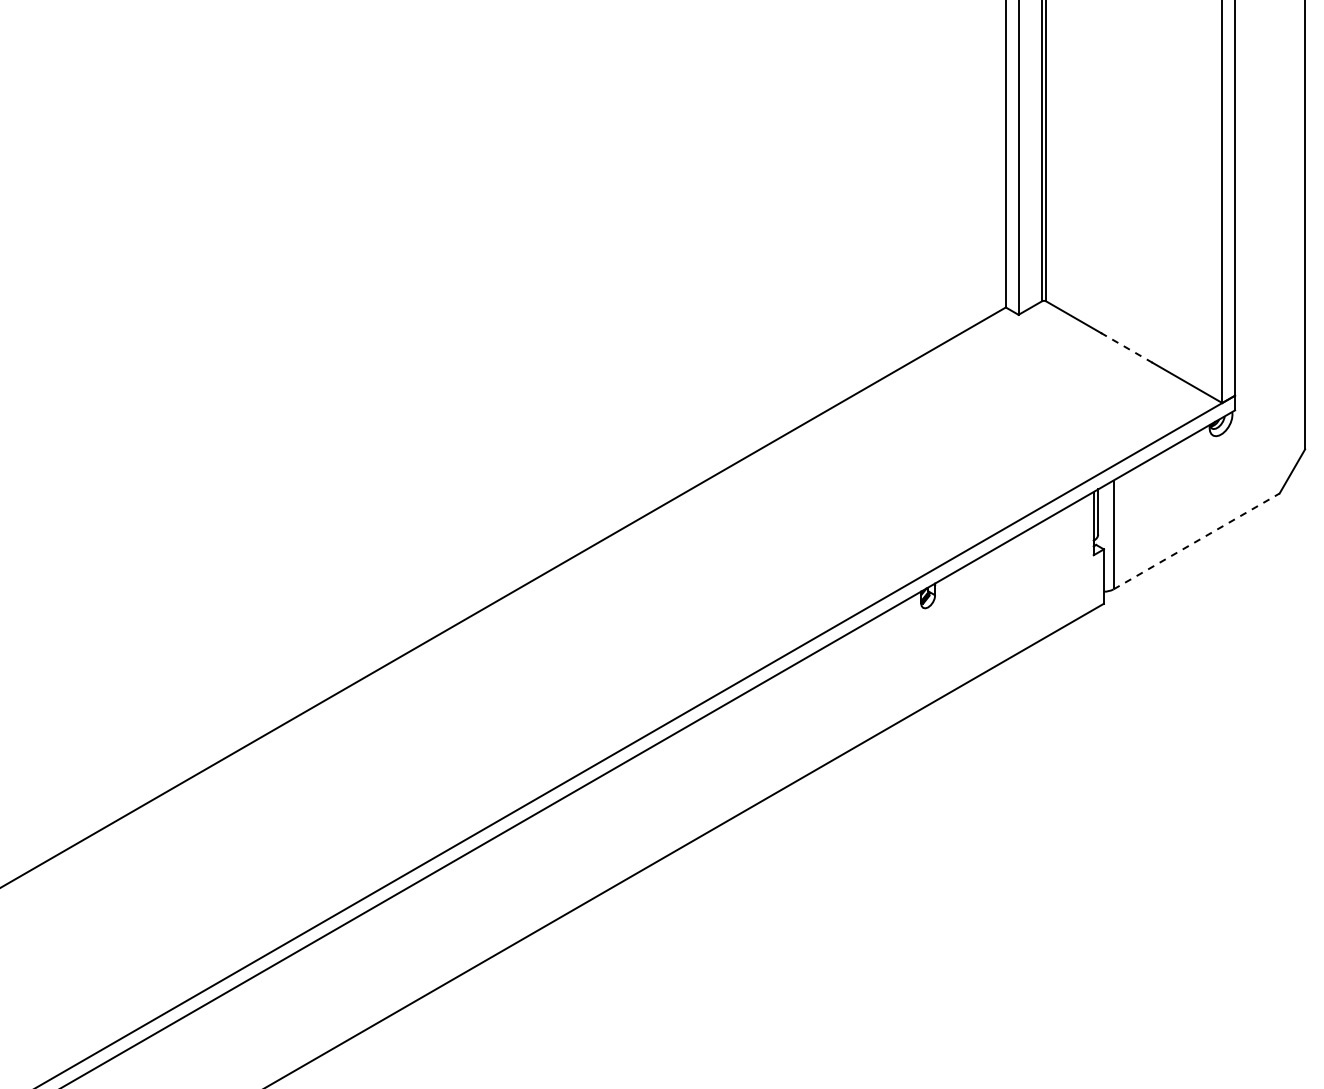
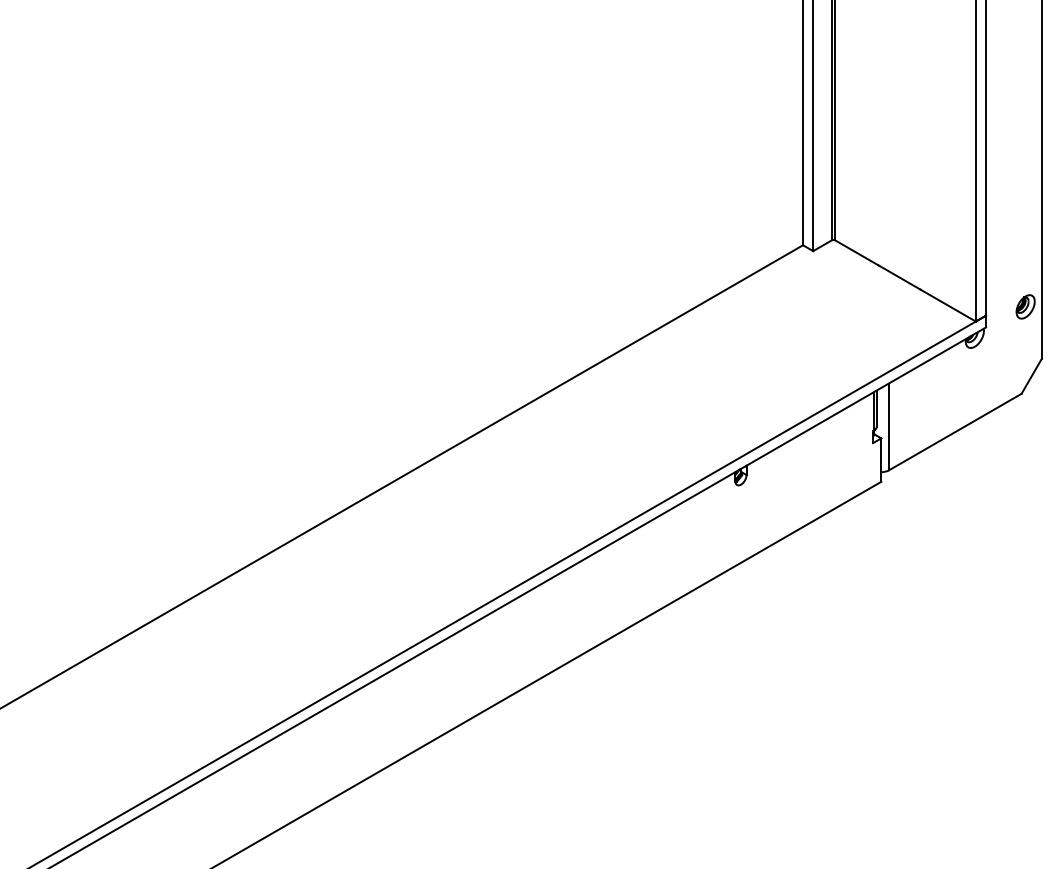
line: (1127, 348) -> (900, 278), dashed -> solid
part: (1284, 384) -> (1025, 306), added
line: (1196, 541) -> (955, 432), dashed -> solid

